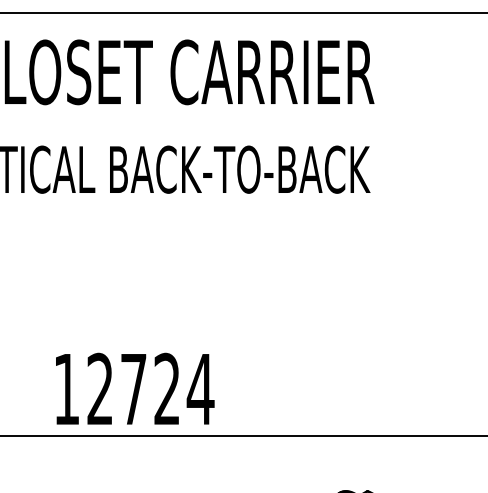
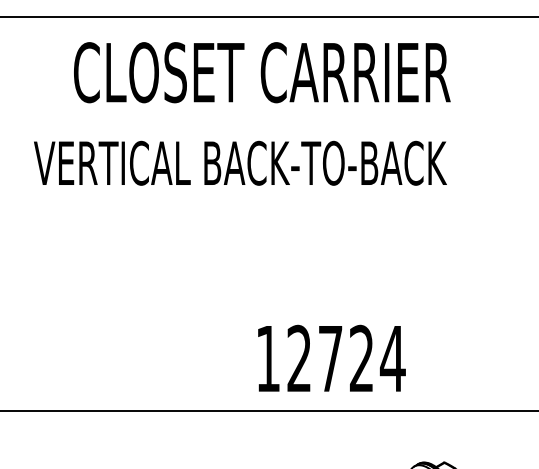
text: (134, 387) -> (331, 357), moved

